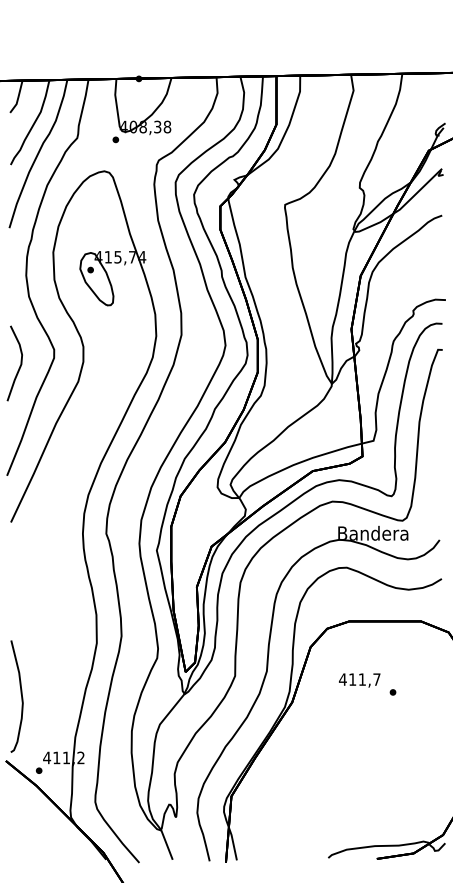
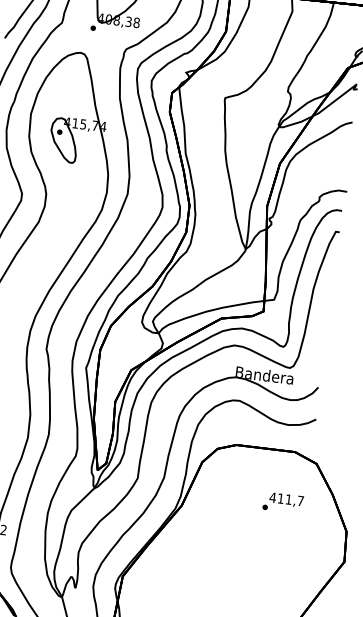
text: (359, 680) -> (286, 500), moved

